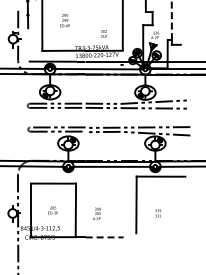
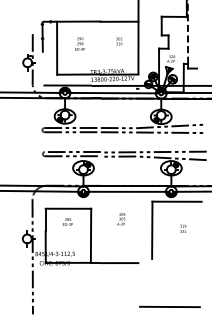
text: (104, 33) -> (119, 41), moved
text: (52, 210) -> (67, 221), moved
text: (158, 213) -> (183, 228), moved
text: (97, 214) -> (121, 219), moved
line: (105, 237) -> (120, 263), dashed -> solid

